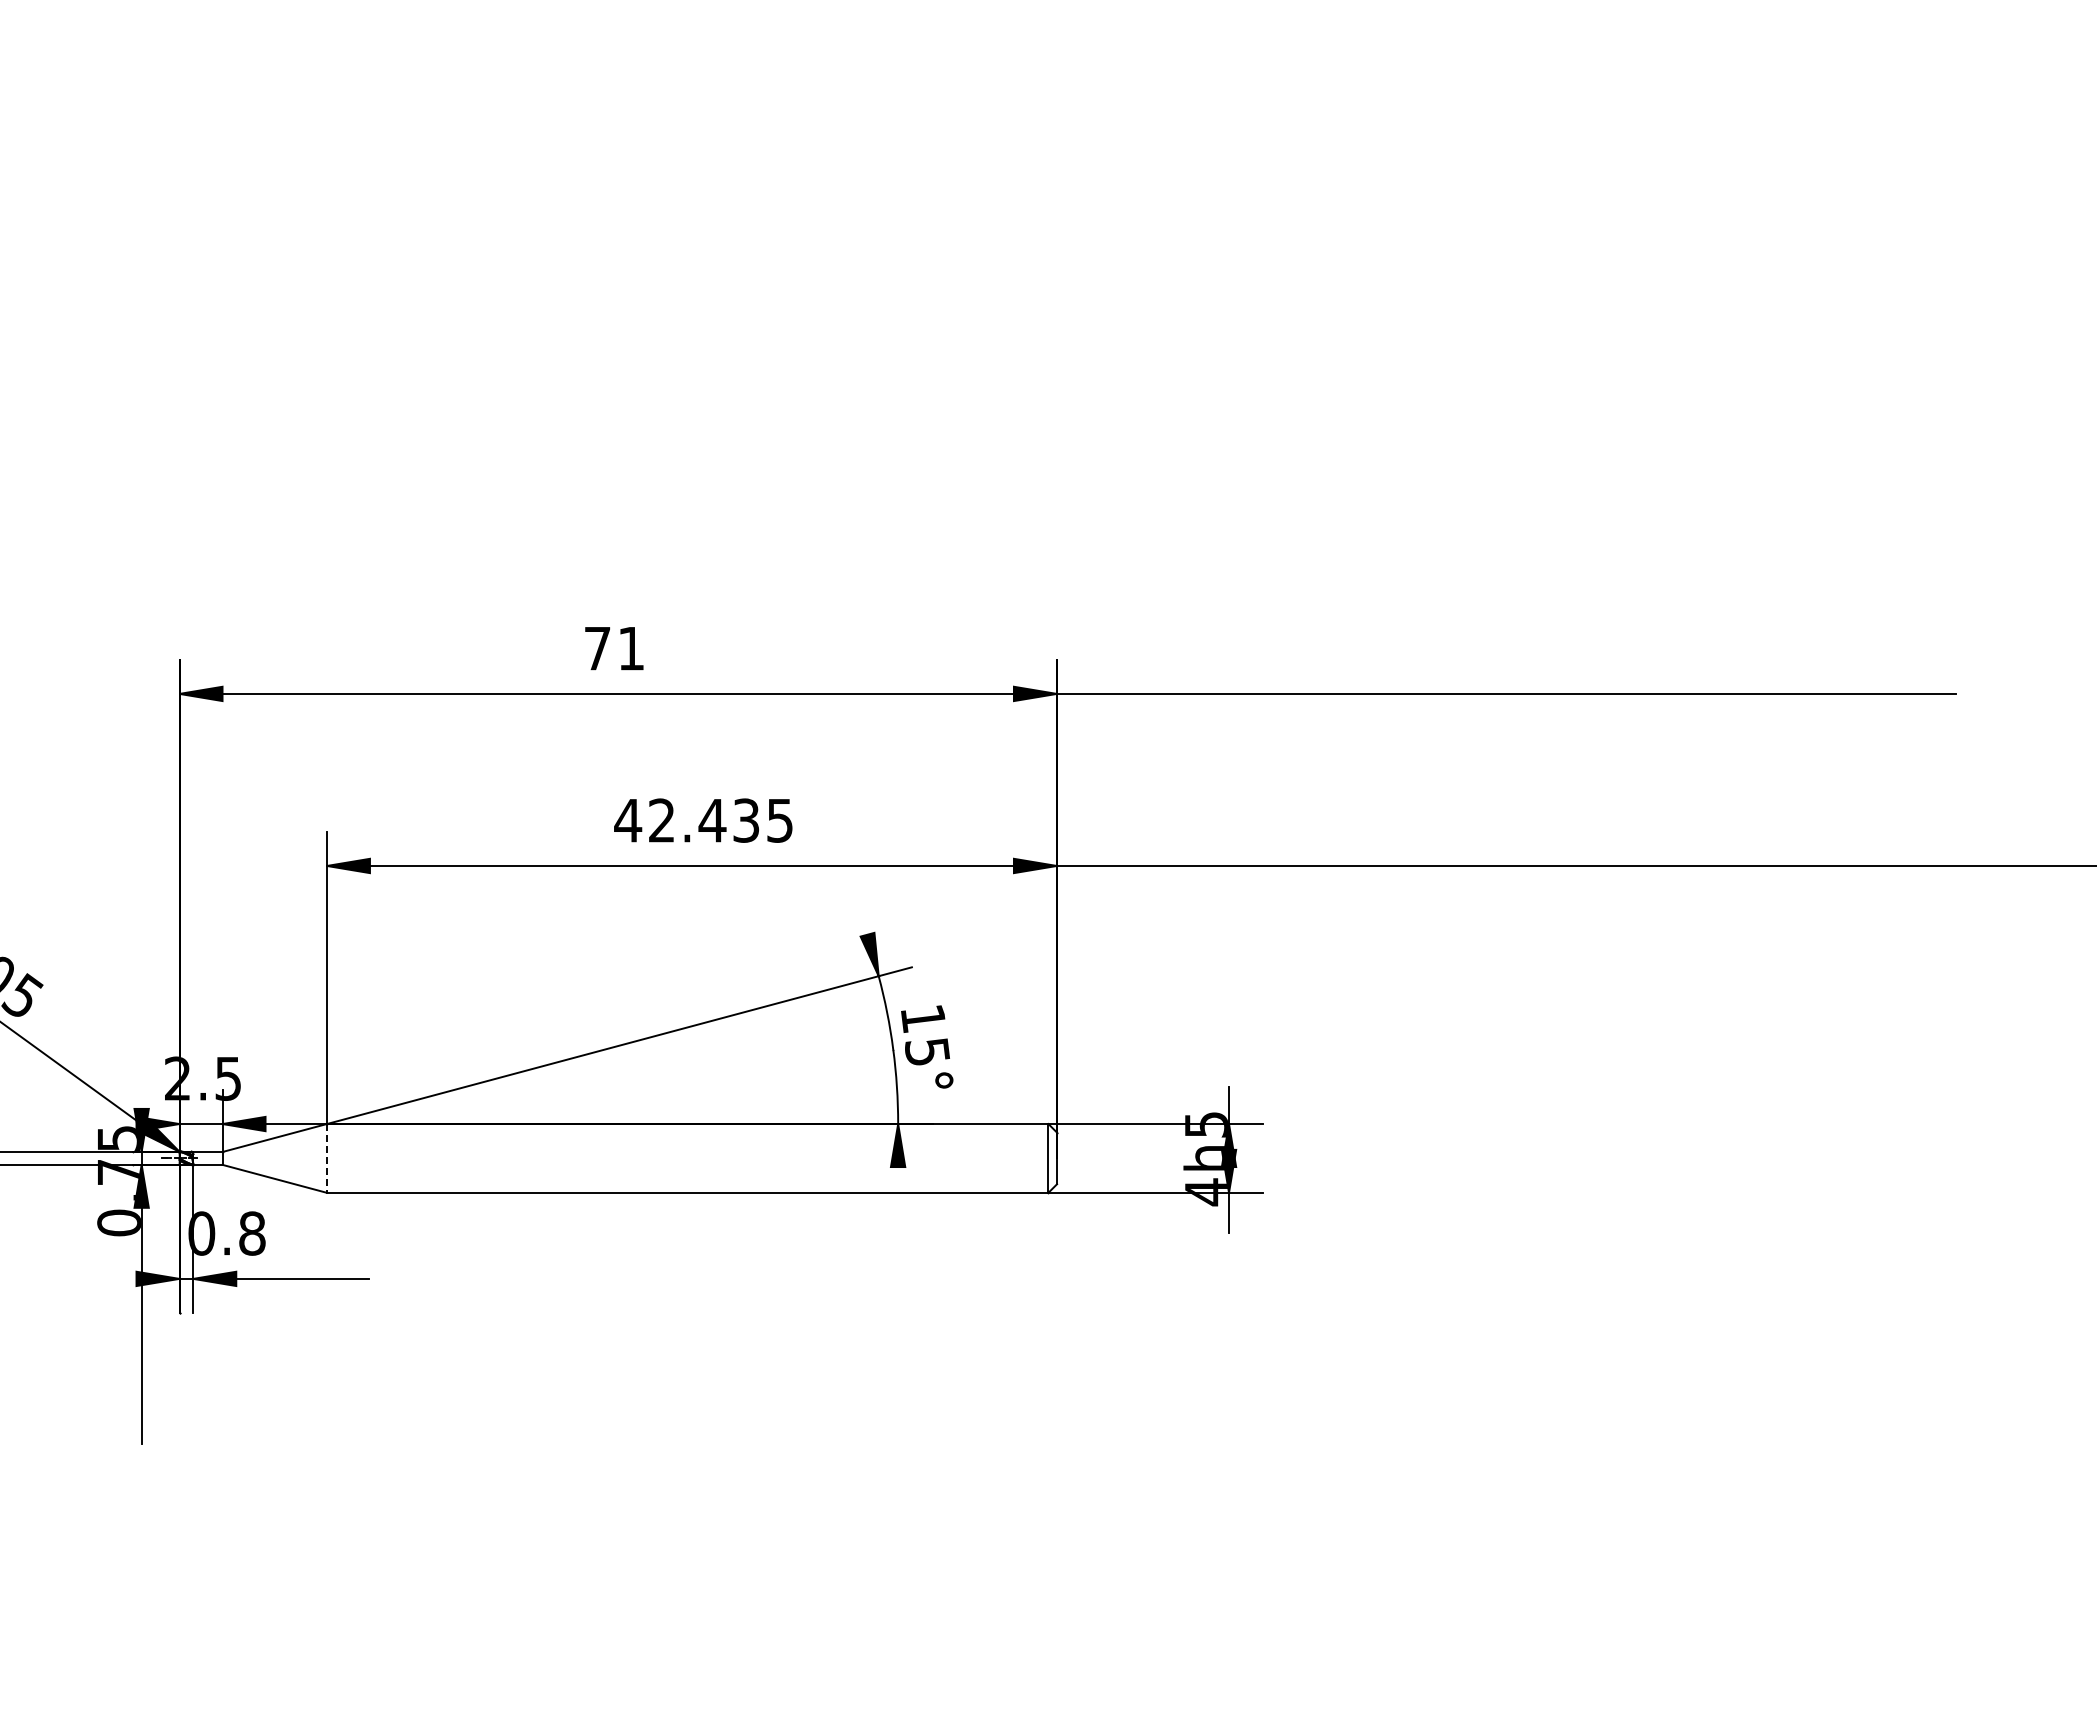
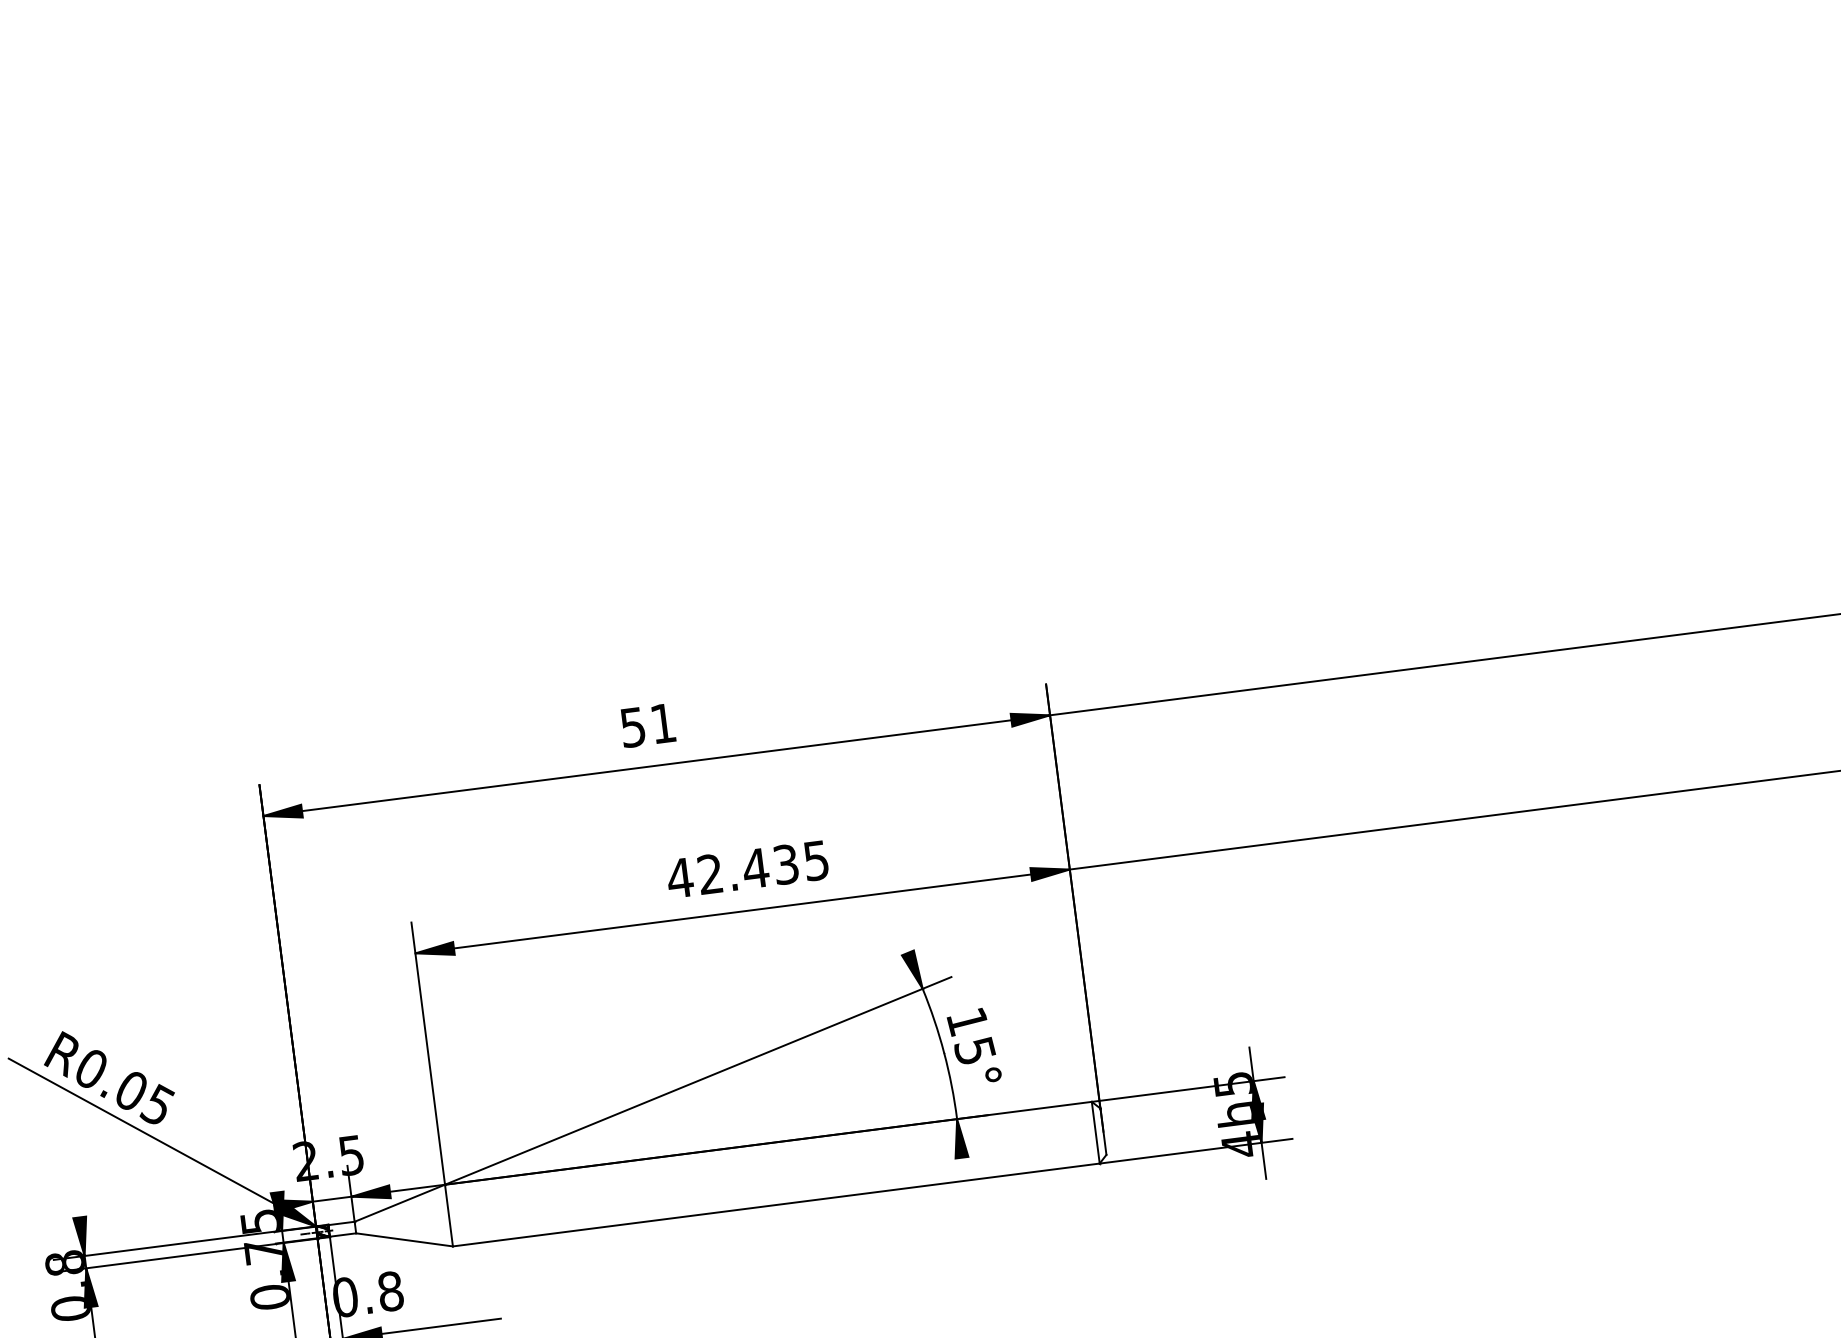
text: (597, 648) -> (632, 727), 71 -> 51
line: (326, 1158) -> (448, 1215), dashed -> solid

